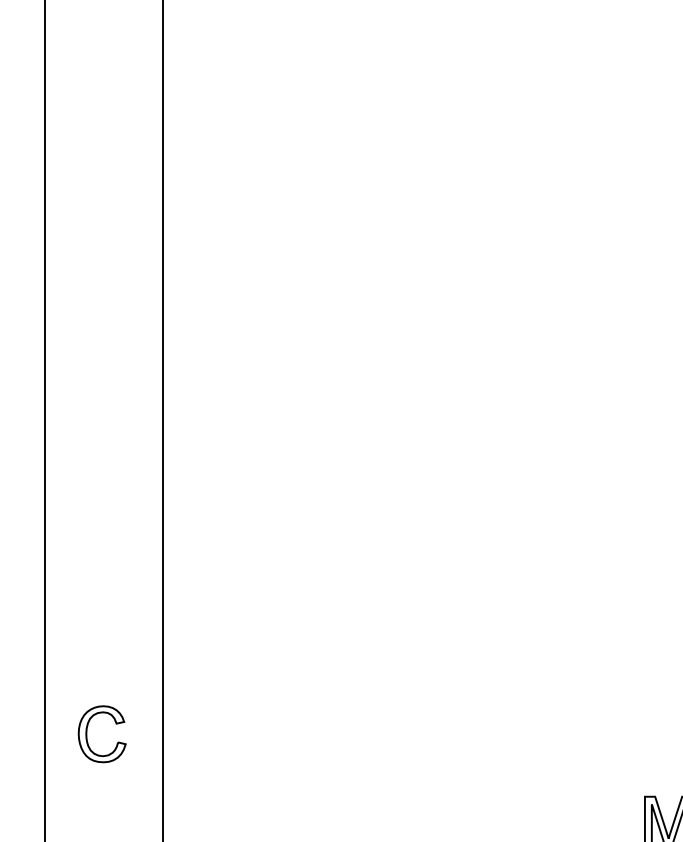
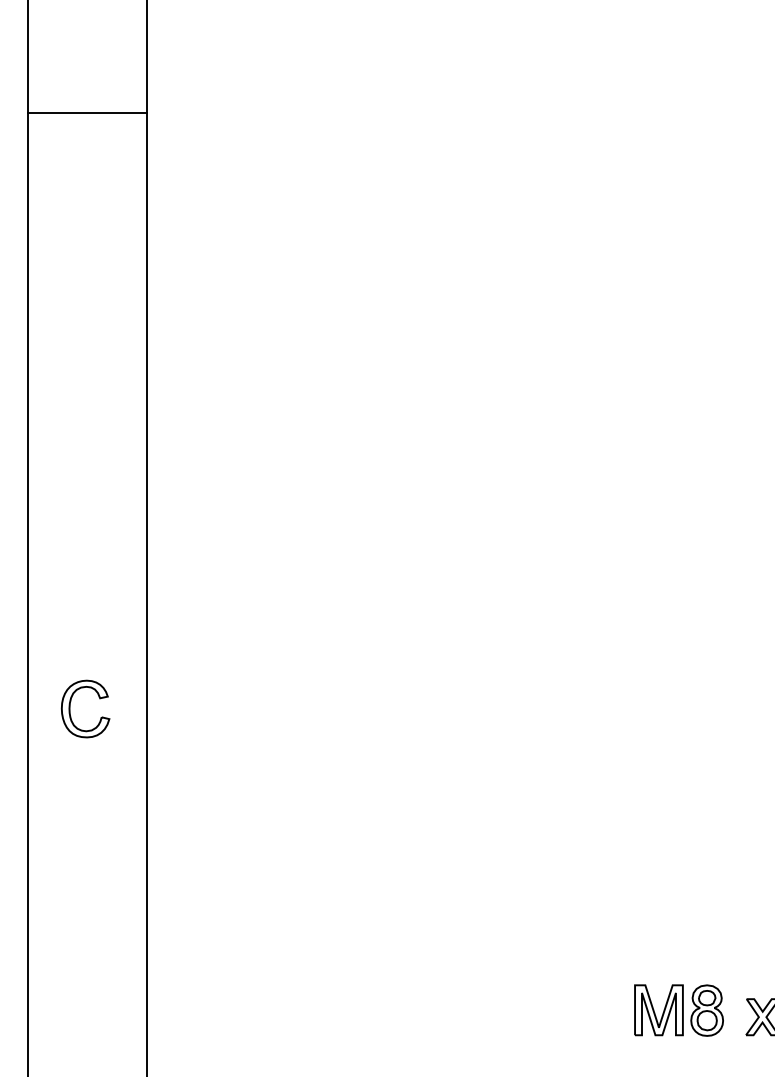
part: (87, 733) -> (70, 708), moved

